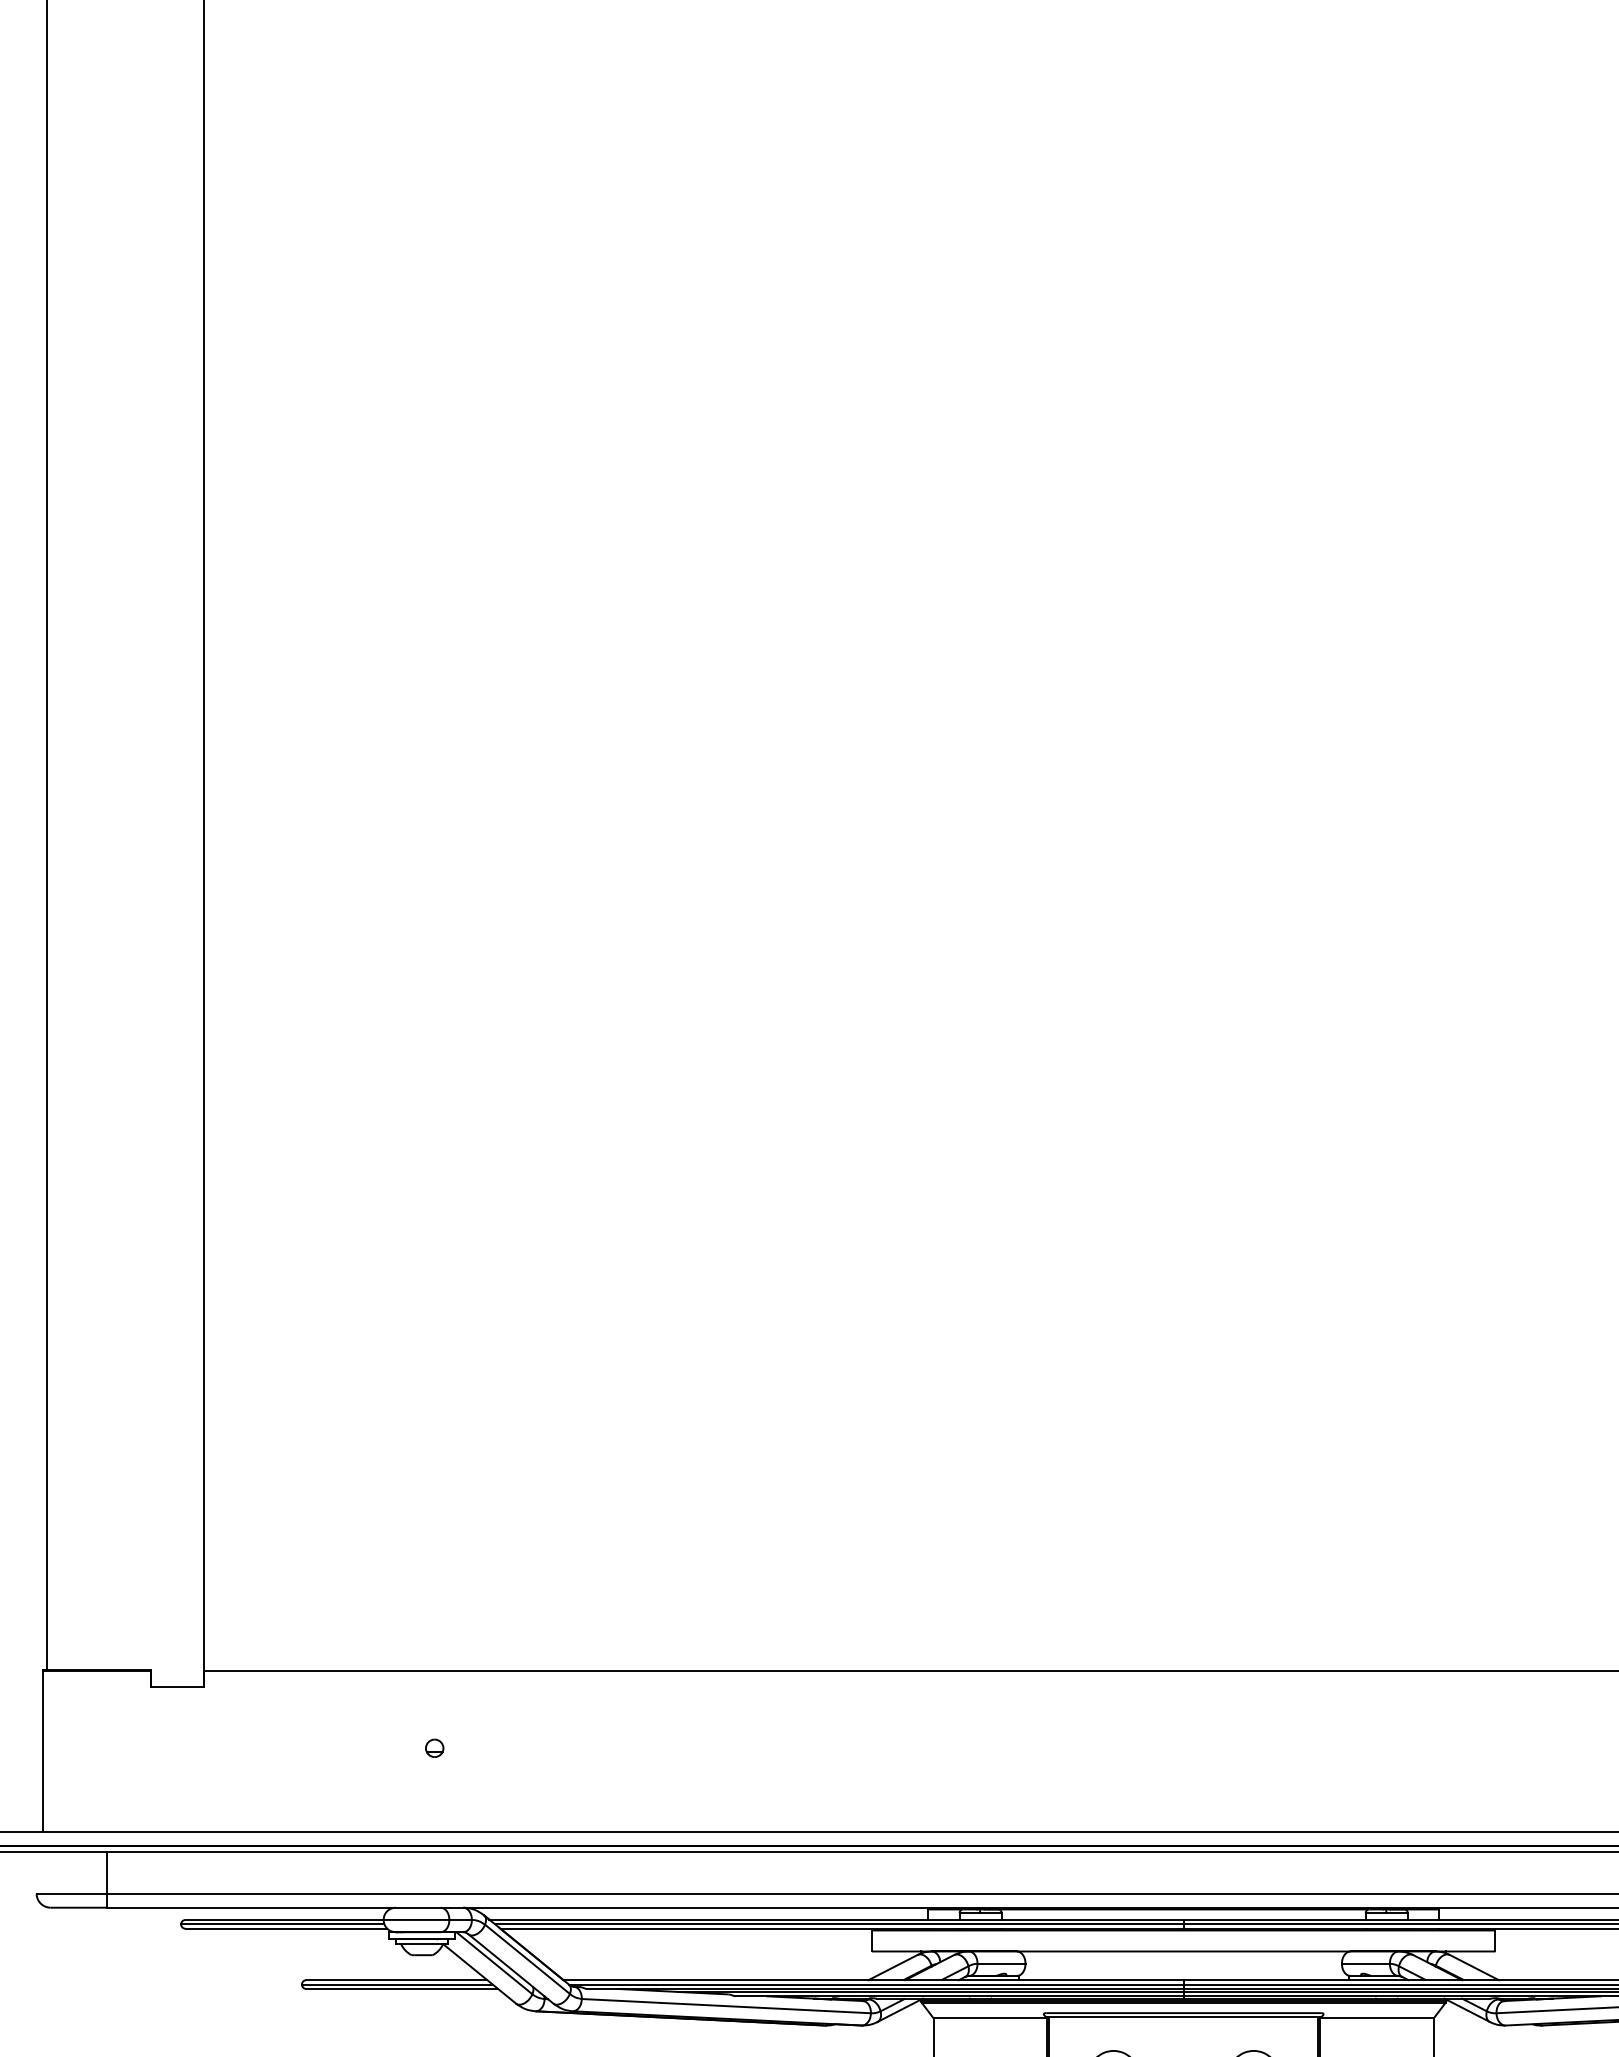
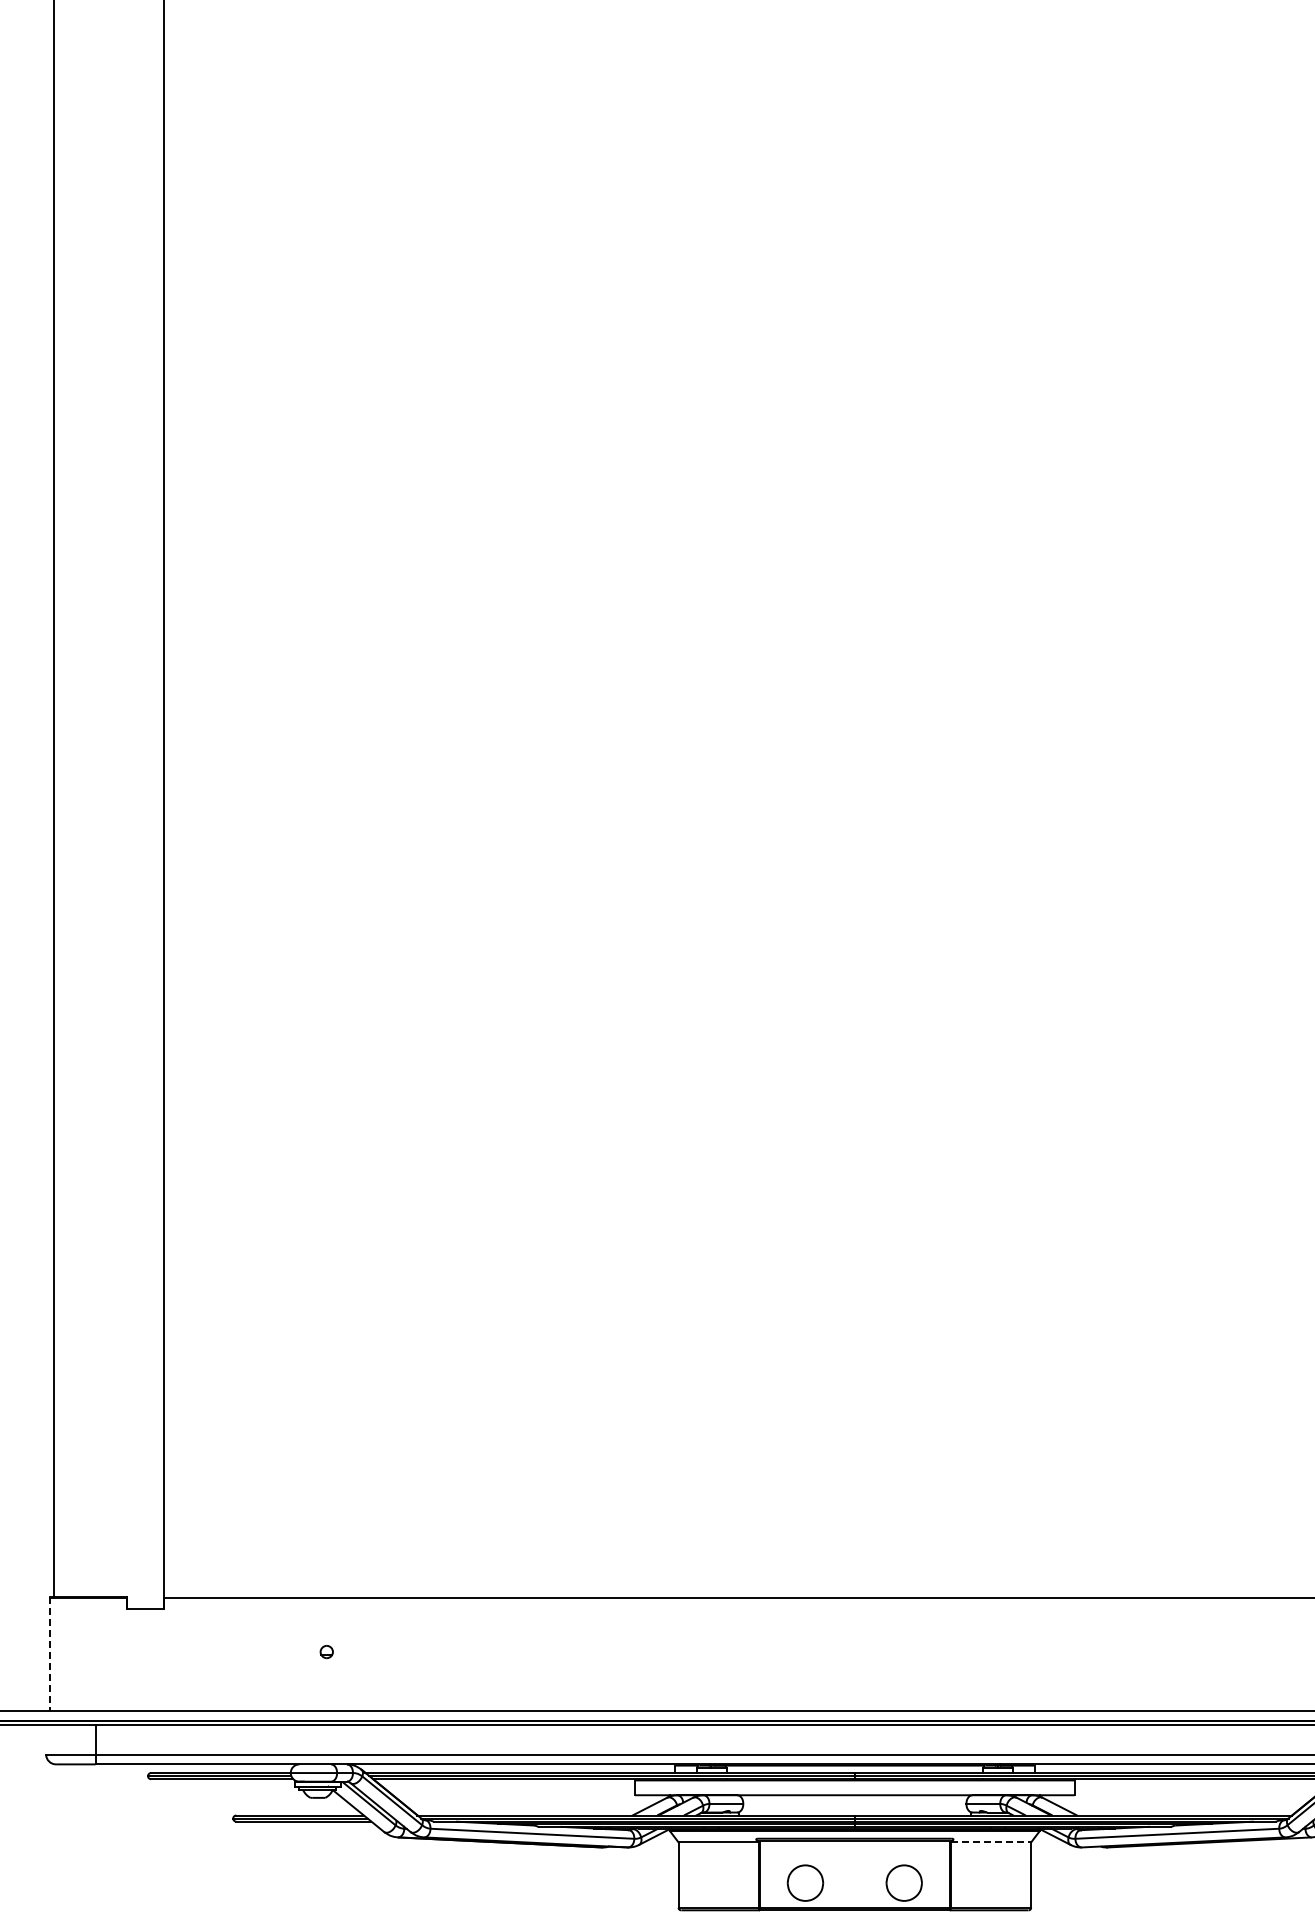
line: (42, 1751) -> (50, 1654), solid -> dashed
line: (1377, 2018) -> (991, 1842), solid -> dashed

